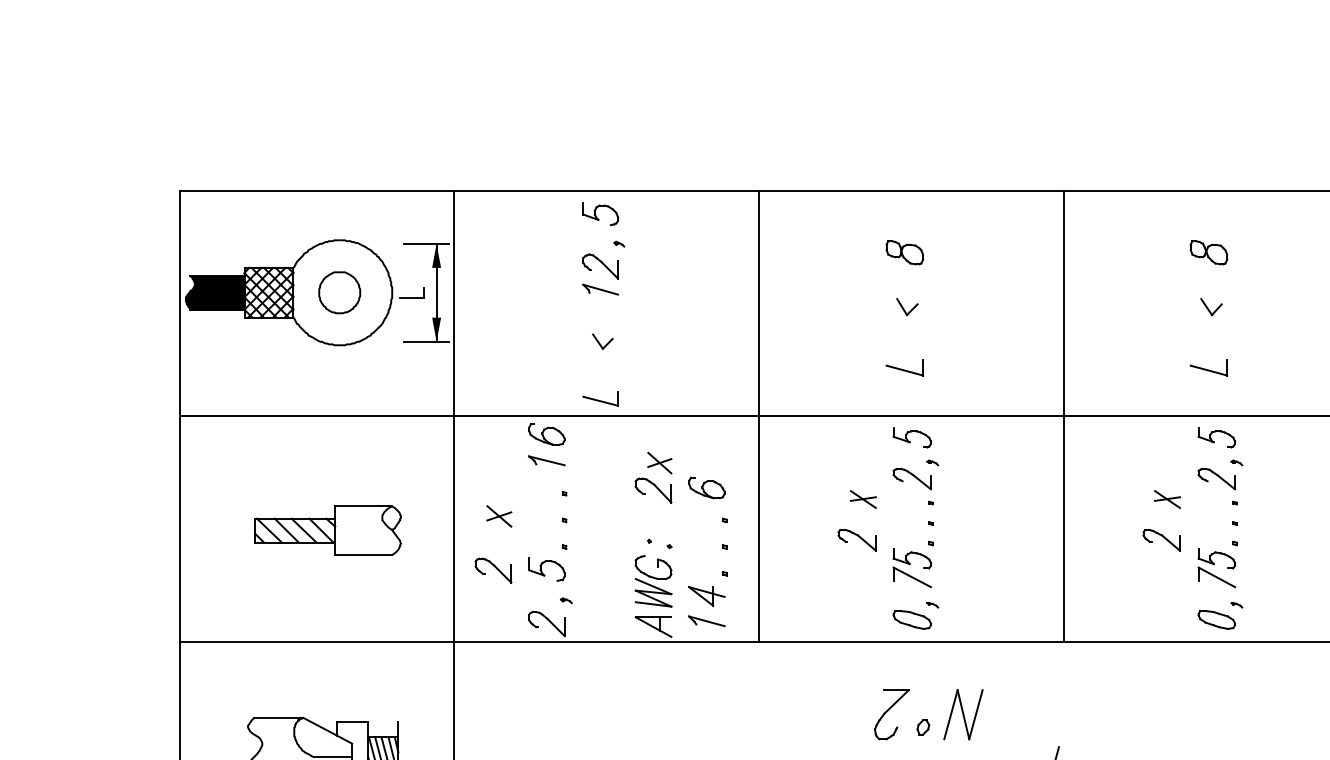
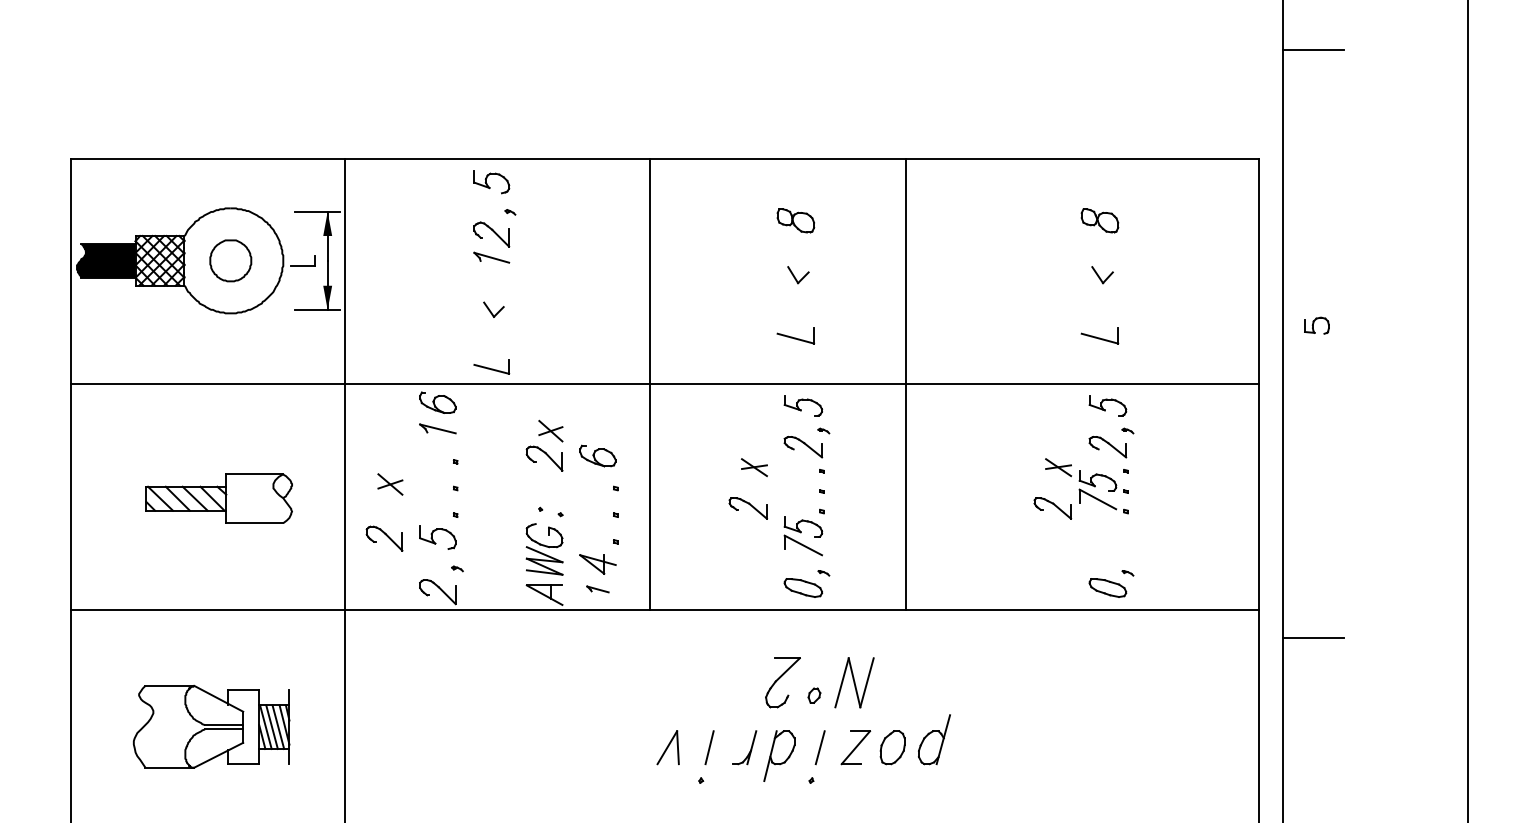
line: (1063, 416) -> (905, 384), moved
part: (1216, 568) -> (1097, 490), moved
part: (706, 621) -> (597, 589), size x0.6

